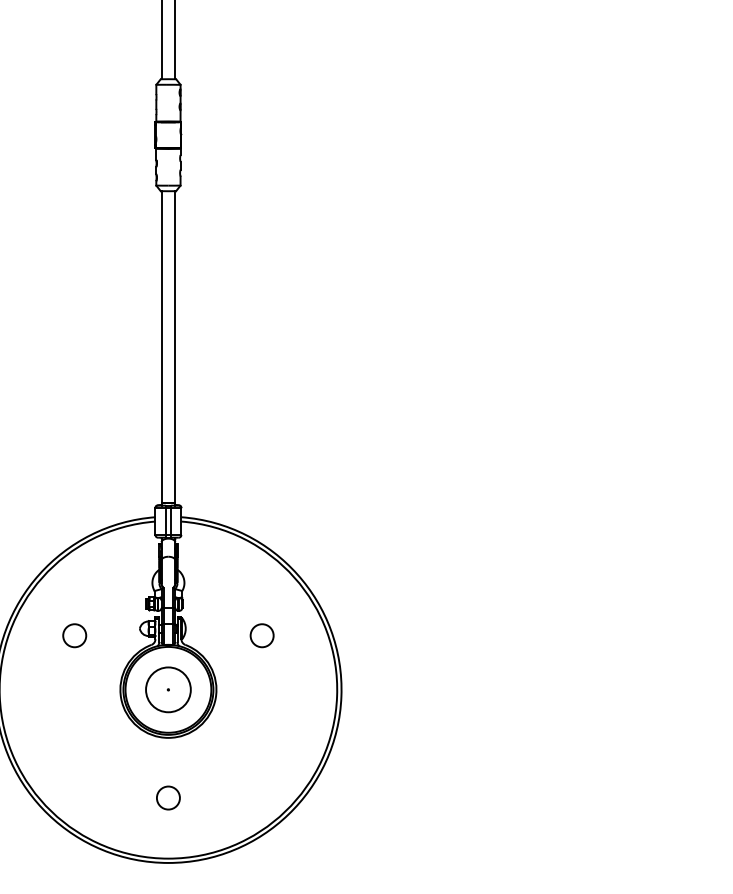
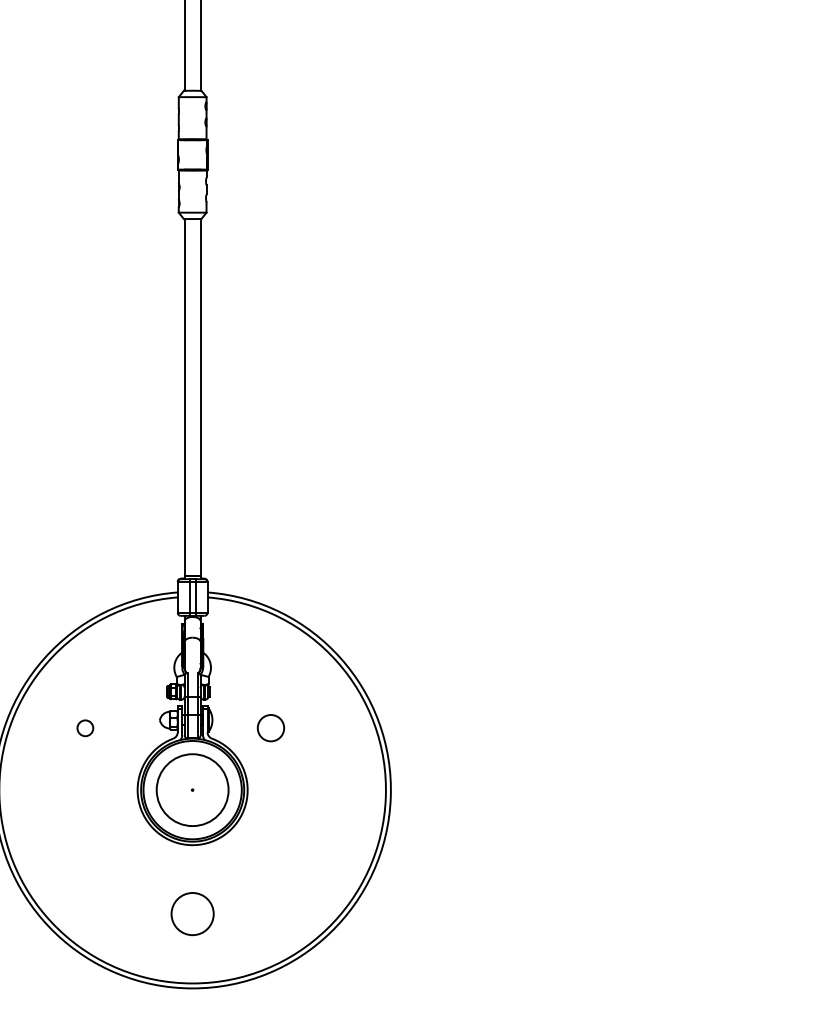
circle: (74, 636) -> (85, 728), size x0.6
circle: (261, 636) -> (270, 728), moved
circle: (168, 689) -> (192, 789), size x1.4
circle: (168, 797) -> (192, 913), size x1.6

